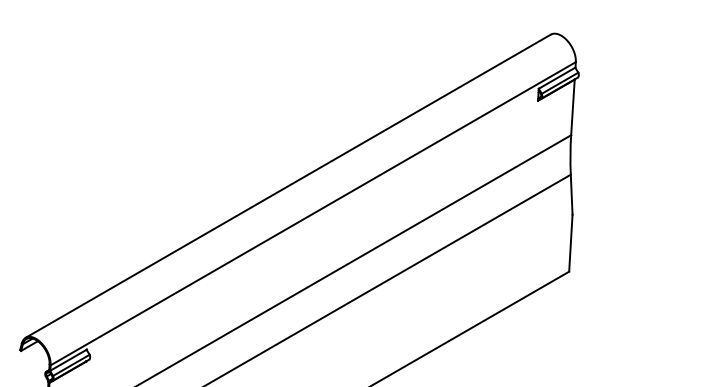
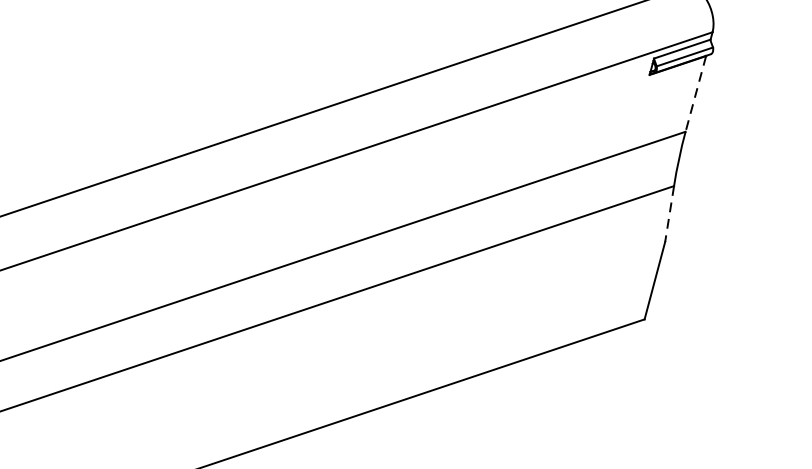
line: (572, 107) -> (695, 93), solid -> dashed
line: (571, 195) -> (669, 214), solid -> dashed

